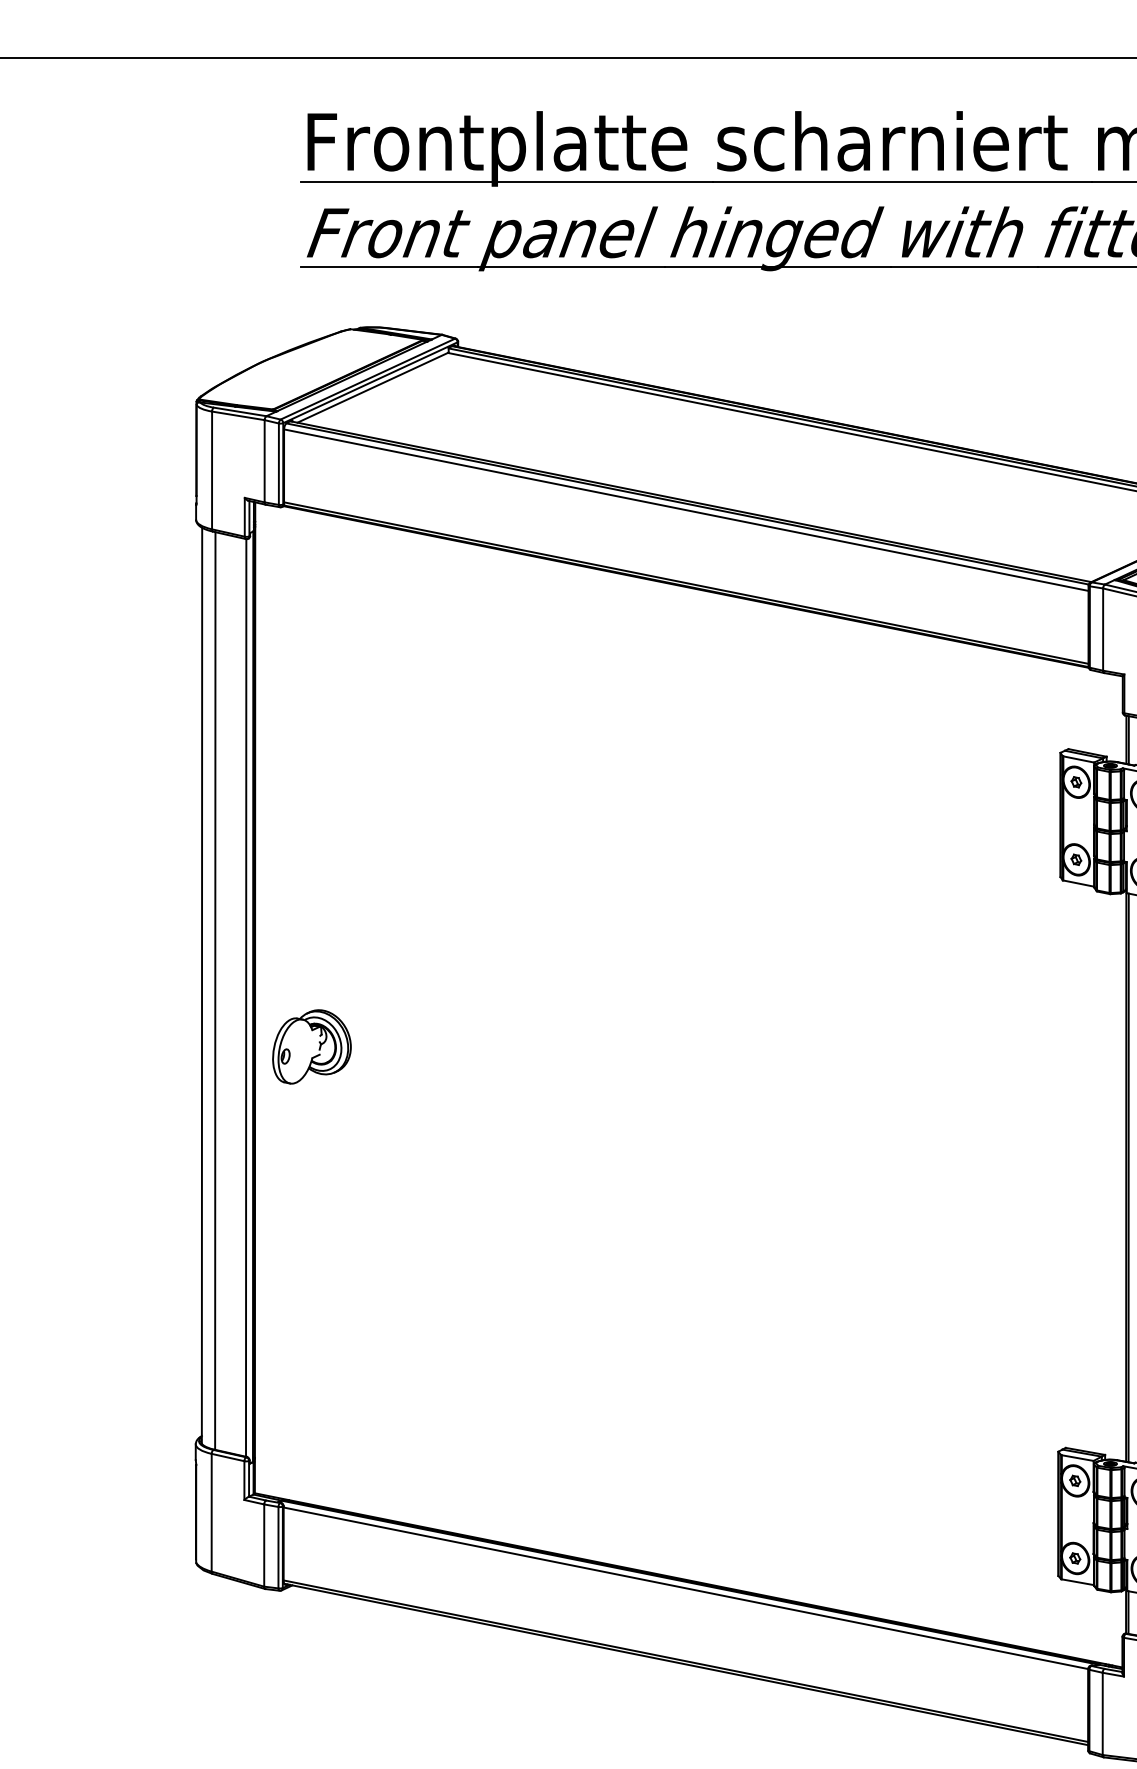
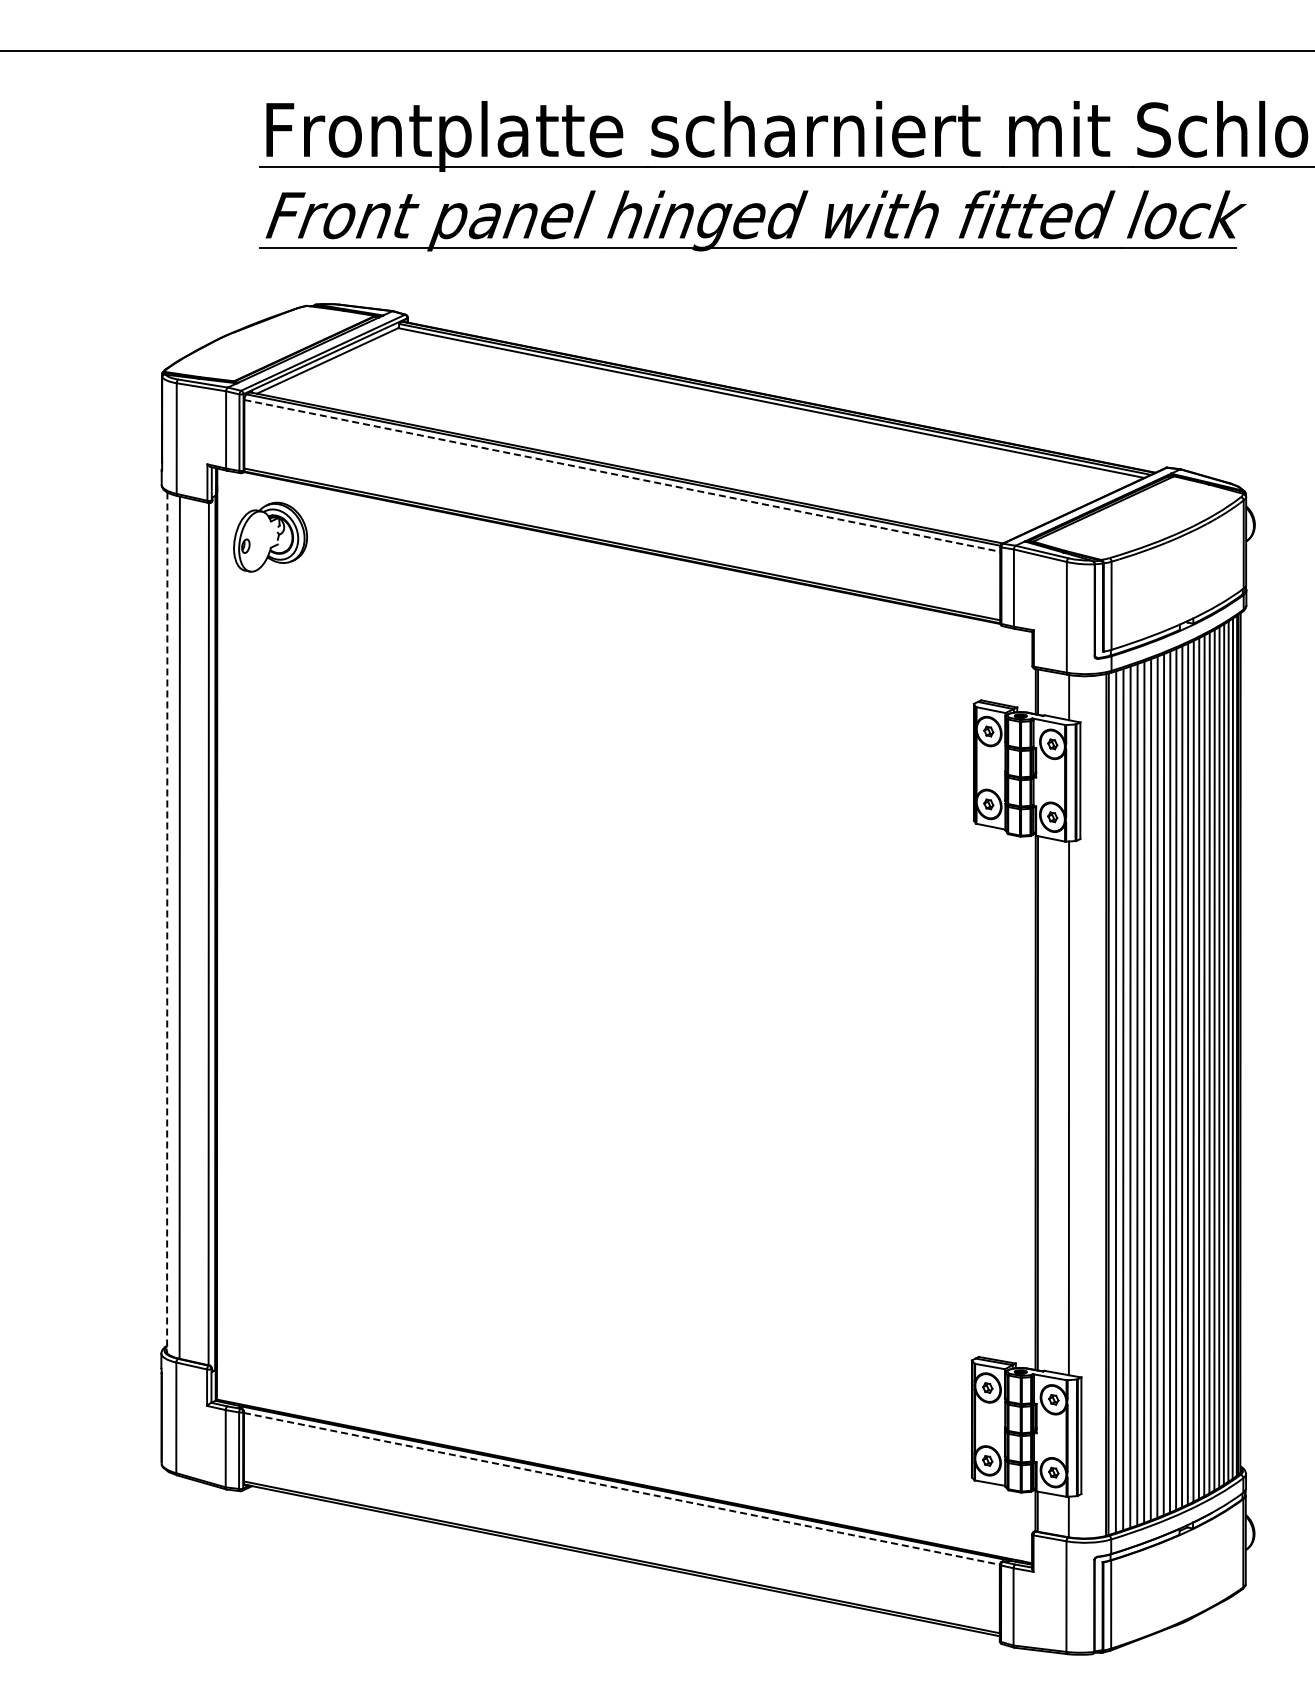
line: (686, 509) -> (622, 475), solid -> dashed
line: (202, 986) -> (167, 923), solid -> dashed
part: (311, 1046) -> (270, 536), moved
line: (686, 1587) -> (622, 1488), solid -> dashed

